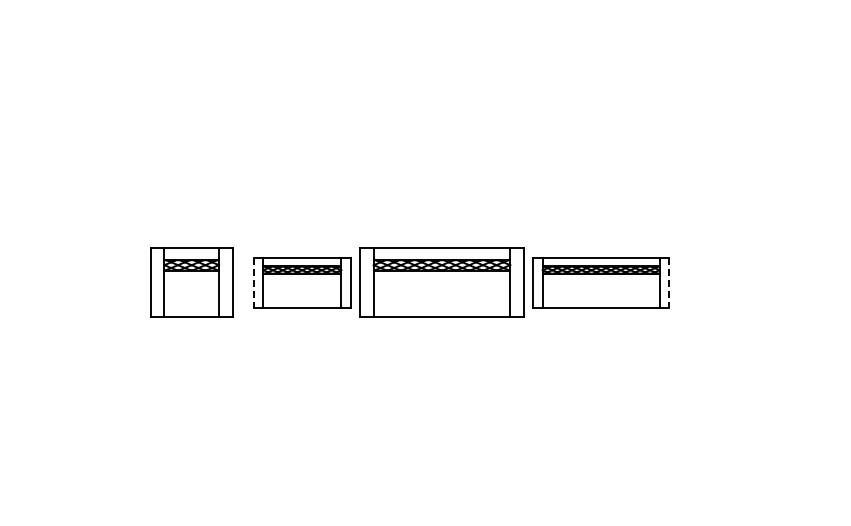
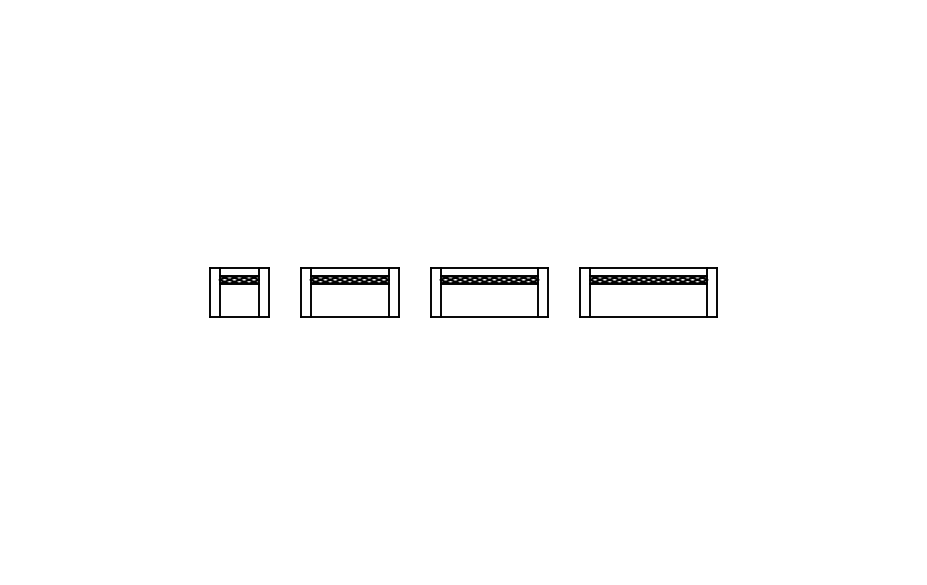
part: (192, 282) -> (239, 292), size x0.71
line: (254, 282) -> (301, 292), dashed -> solid
part: (442, 282) -> (489, 292), size x0.71
line: (669, 282) -> (716, 292), dashed -> solid

